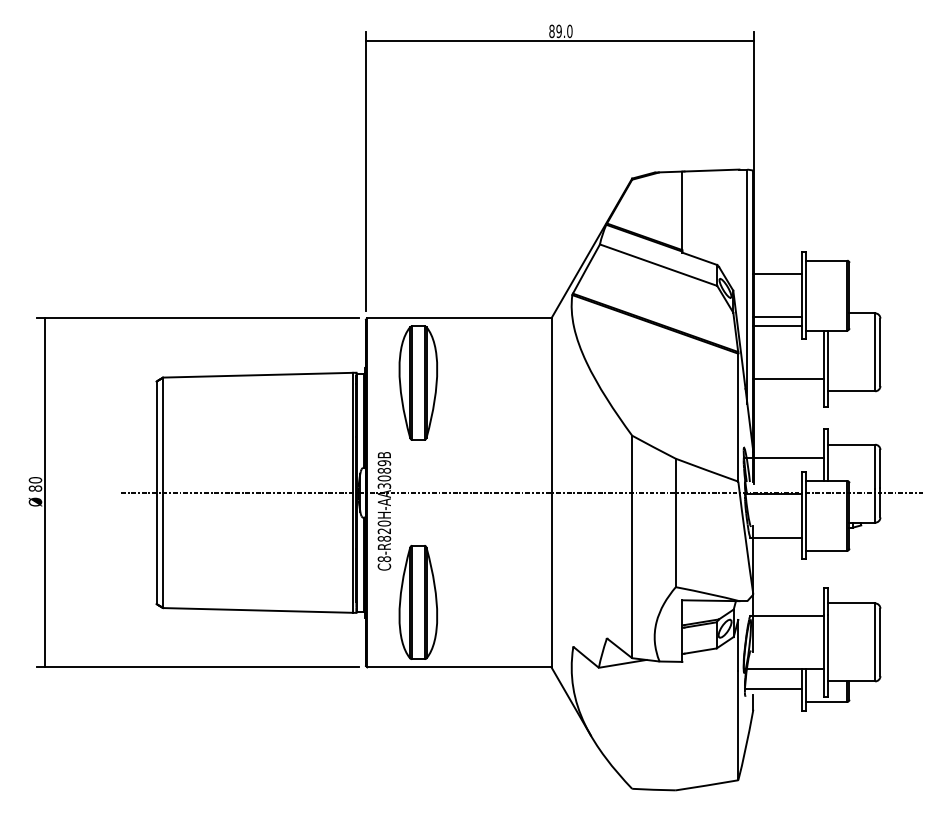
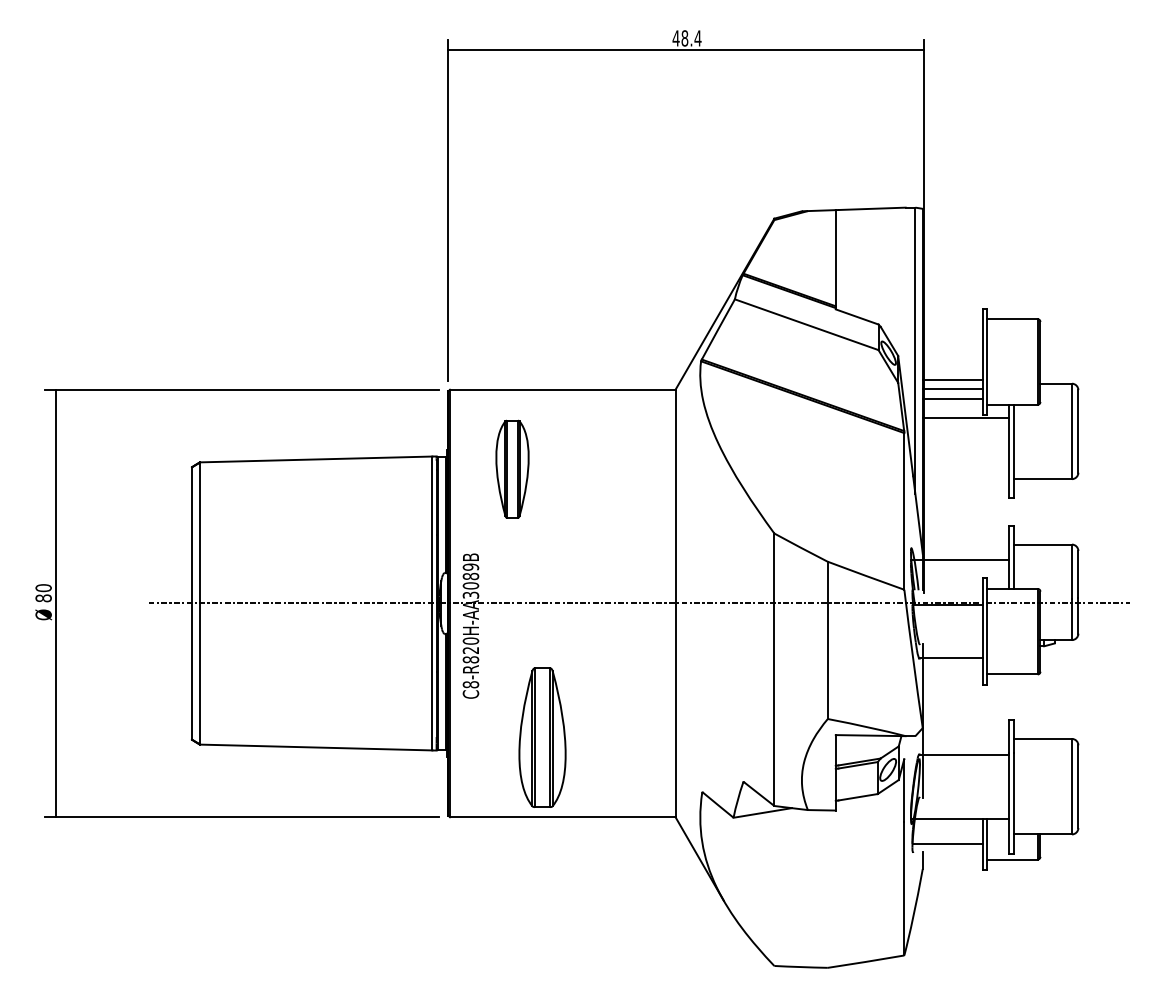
text: (560, 31) -> (686, 38), 89.0 -> 48.4
line: (777, 273) -> (952, 380), moved
line: (788, 378) -> (965, 418), moved
part: (418, 383) -> (512, 469), size x0.7
part: (418, 602) -> (542, 737), moved

